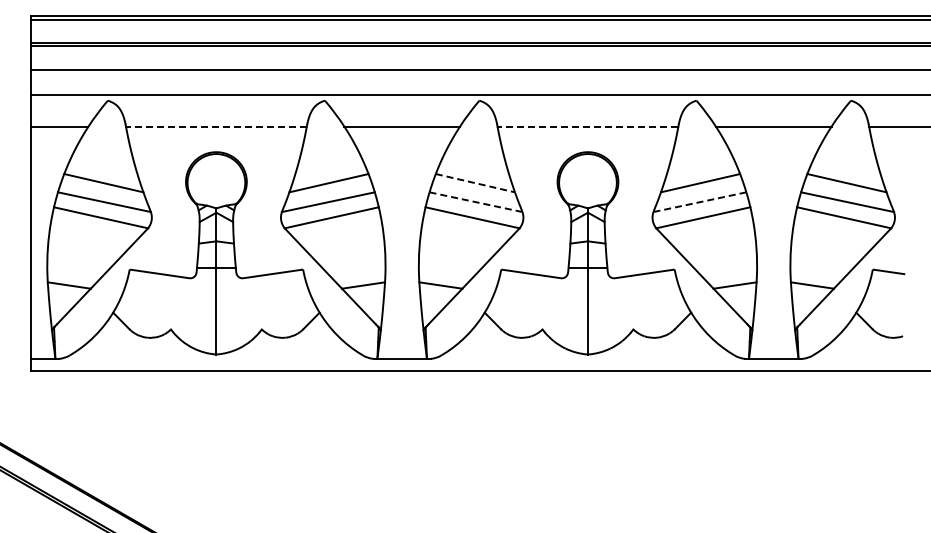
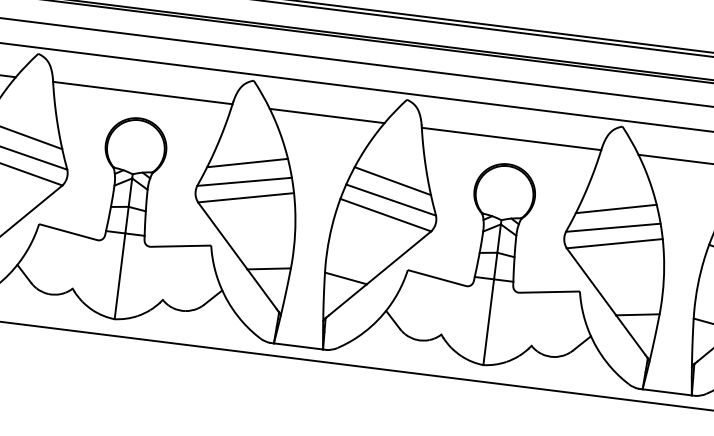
line: (215, 126) -> (141, 92), dashed -> solid
line: (587, 126) -> (511, 138), dashed -> solid
line: (475, 183) -> (392, 181), dashed -> solid
line: (476, 202) -> (391, 200), dashed -> solid
line: (699, 202) -> (612, 228), dashed -> solid

